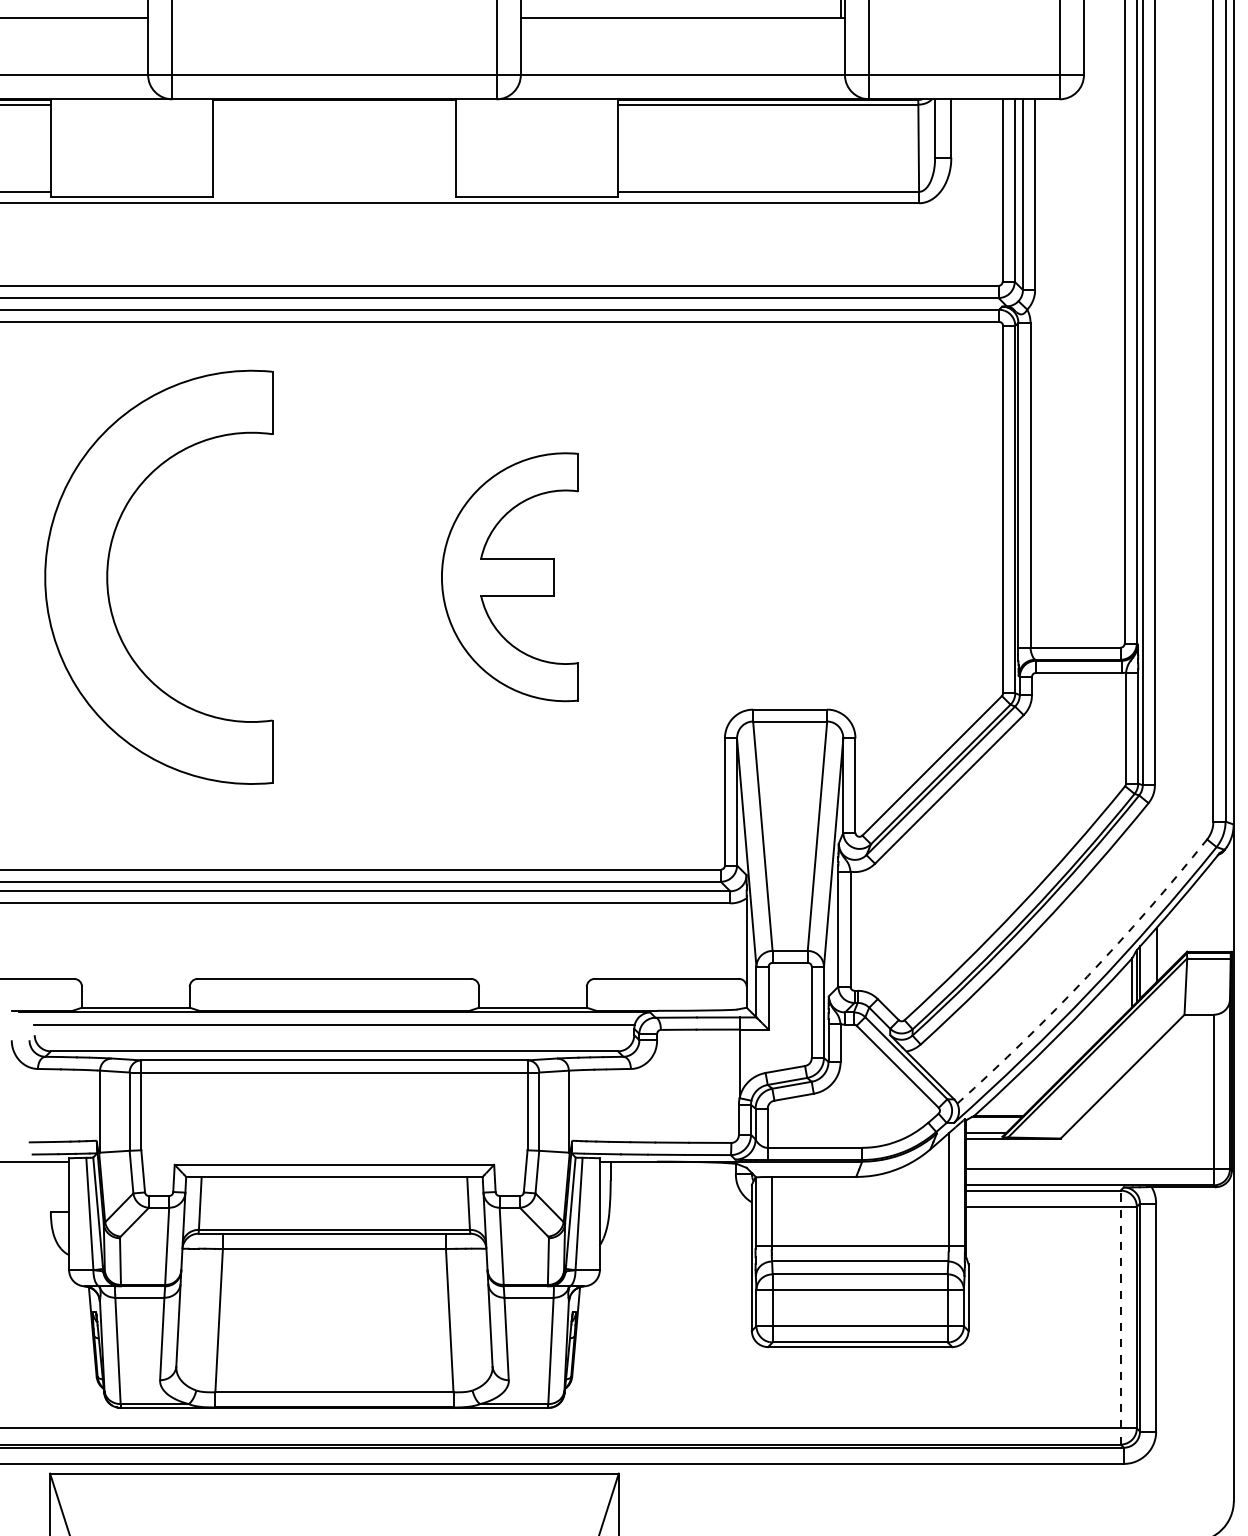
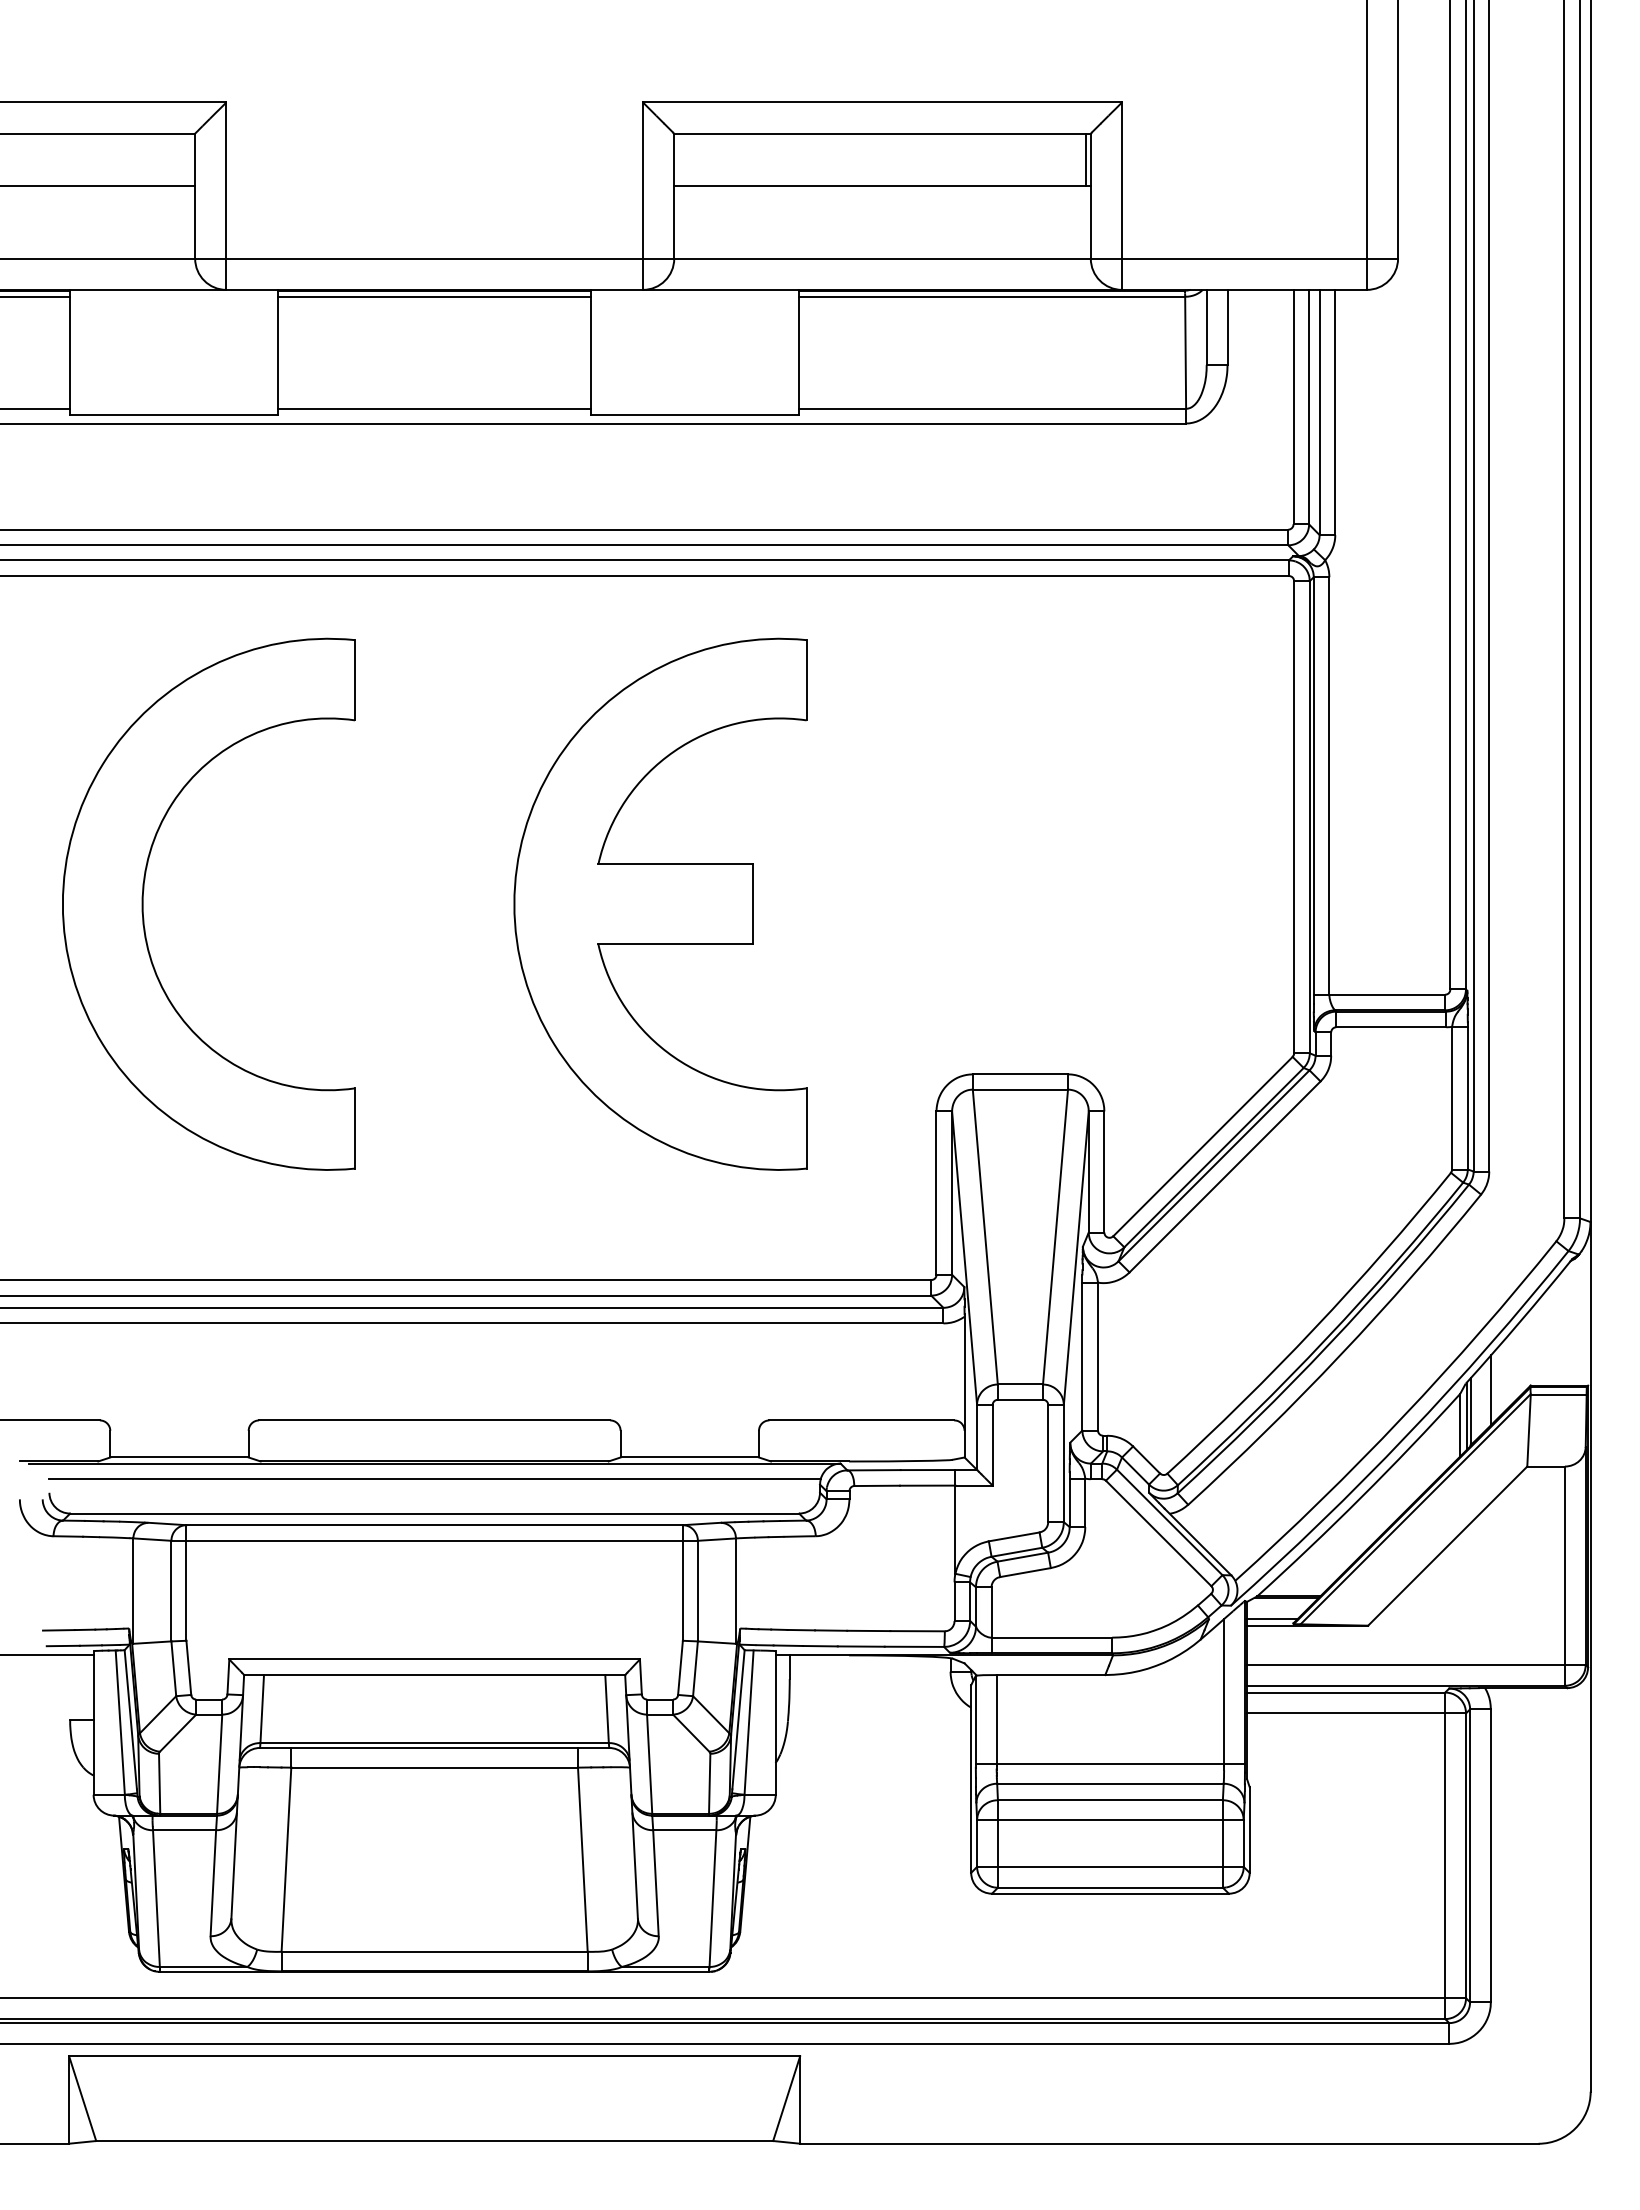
line: (334, 104) -> (434, 296), added
line: (334, 191) -> (434, 408), added
part: (510, 576) -> (660, 903), size x1.67
arc: (1087, 976) -> (1402, 1417), dashed -> solid
line: (1120, 1317) -> (1445, 1855), dashed -> solid

